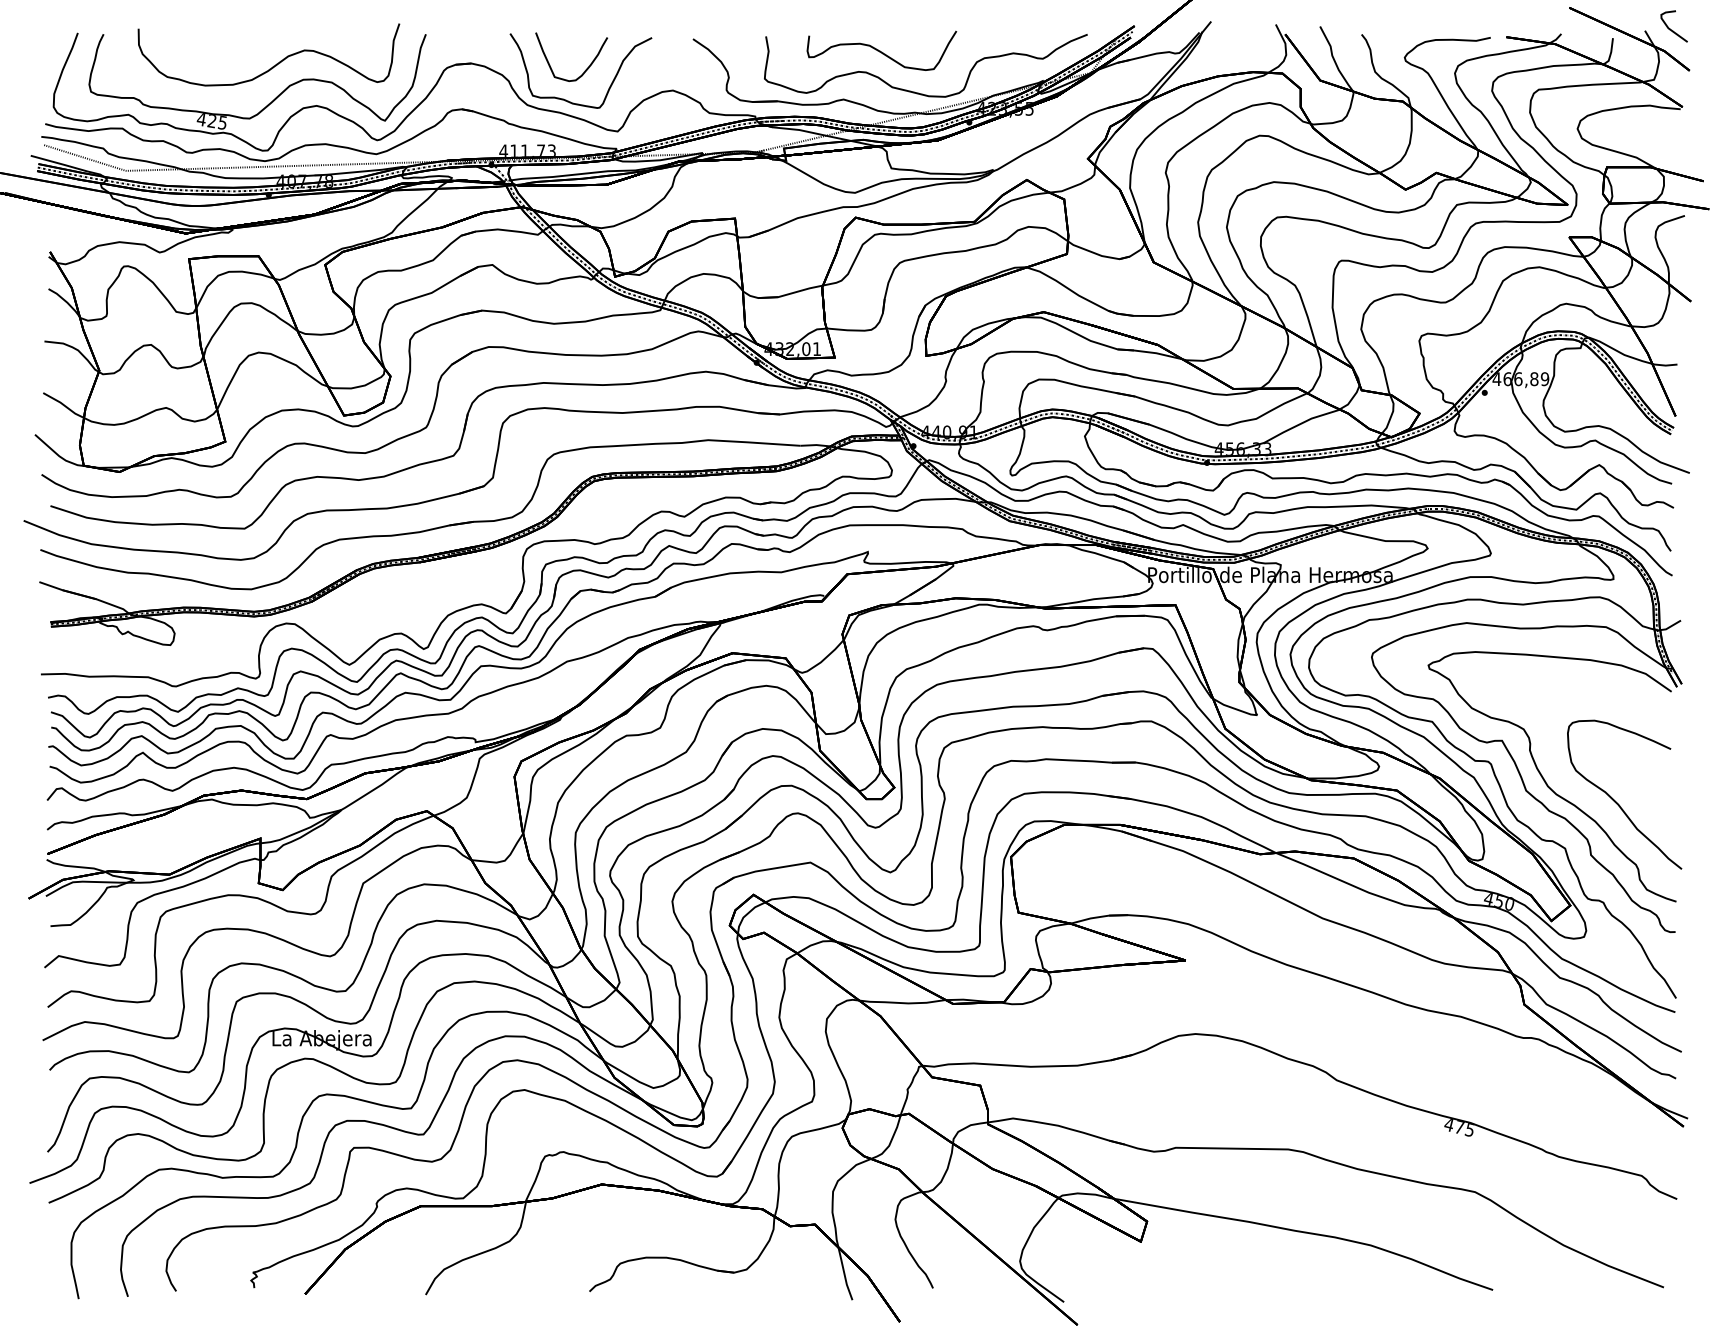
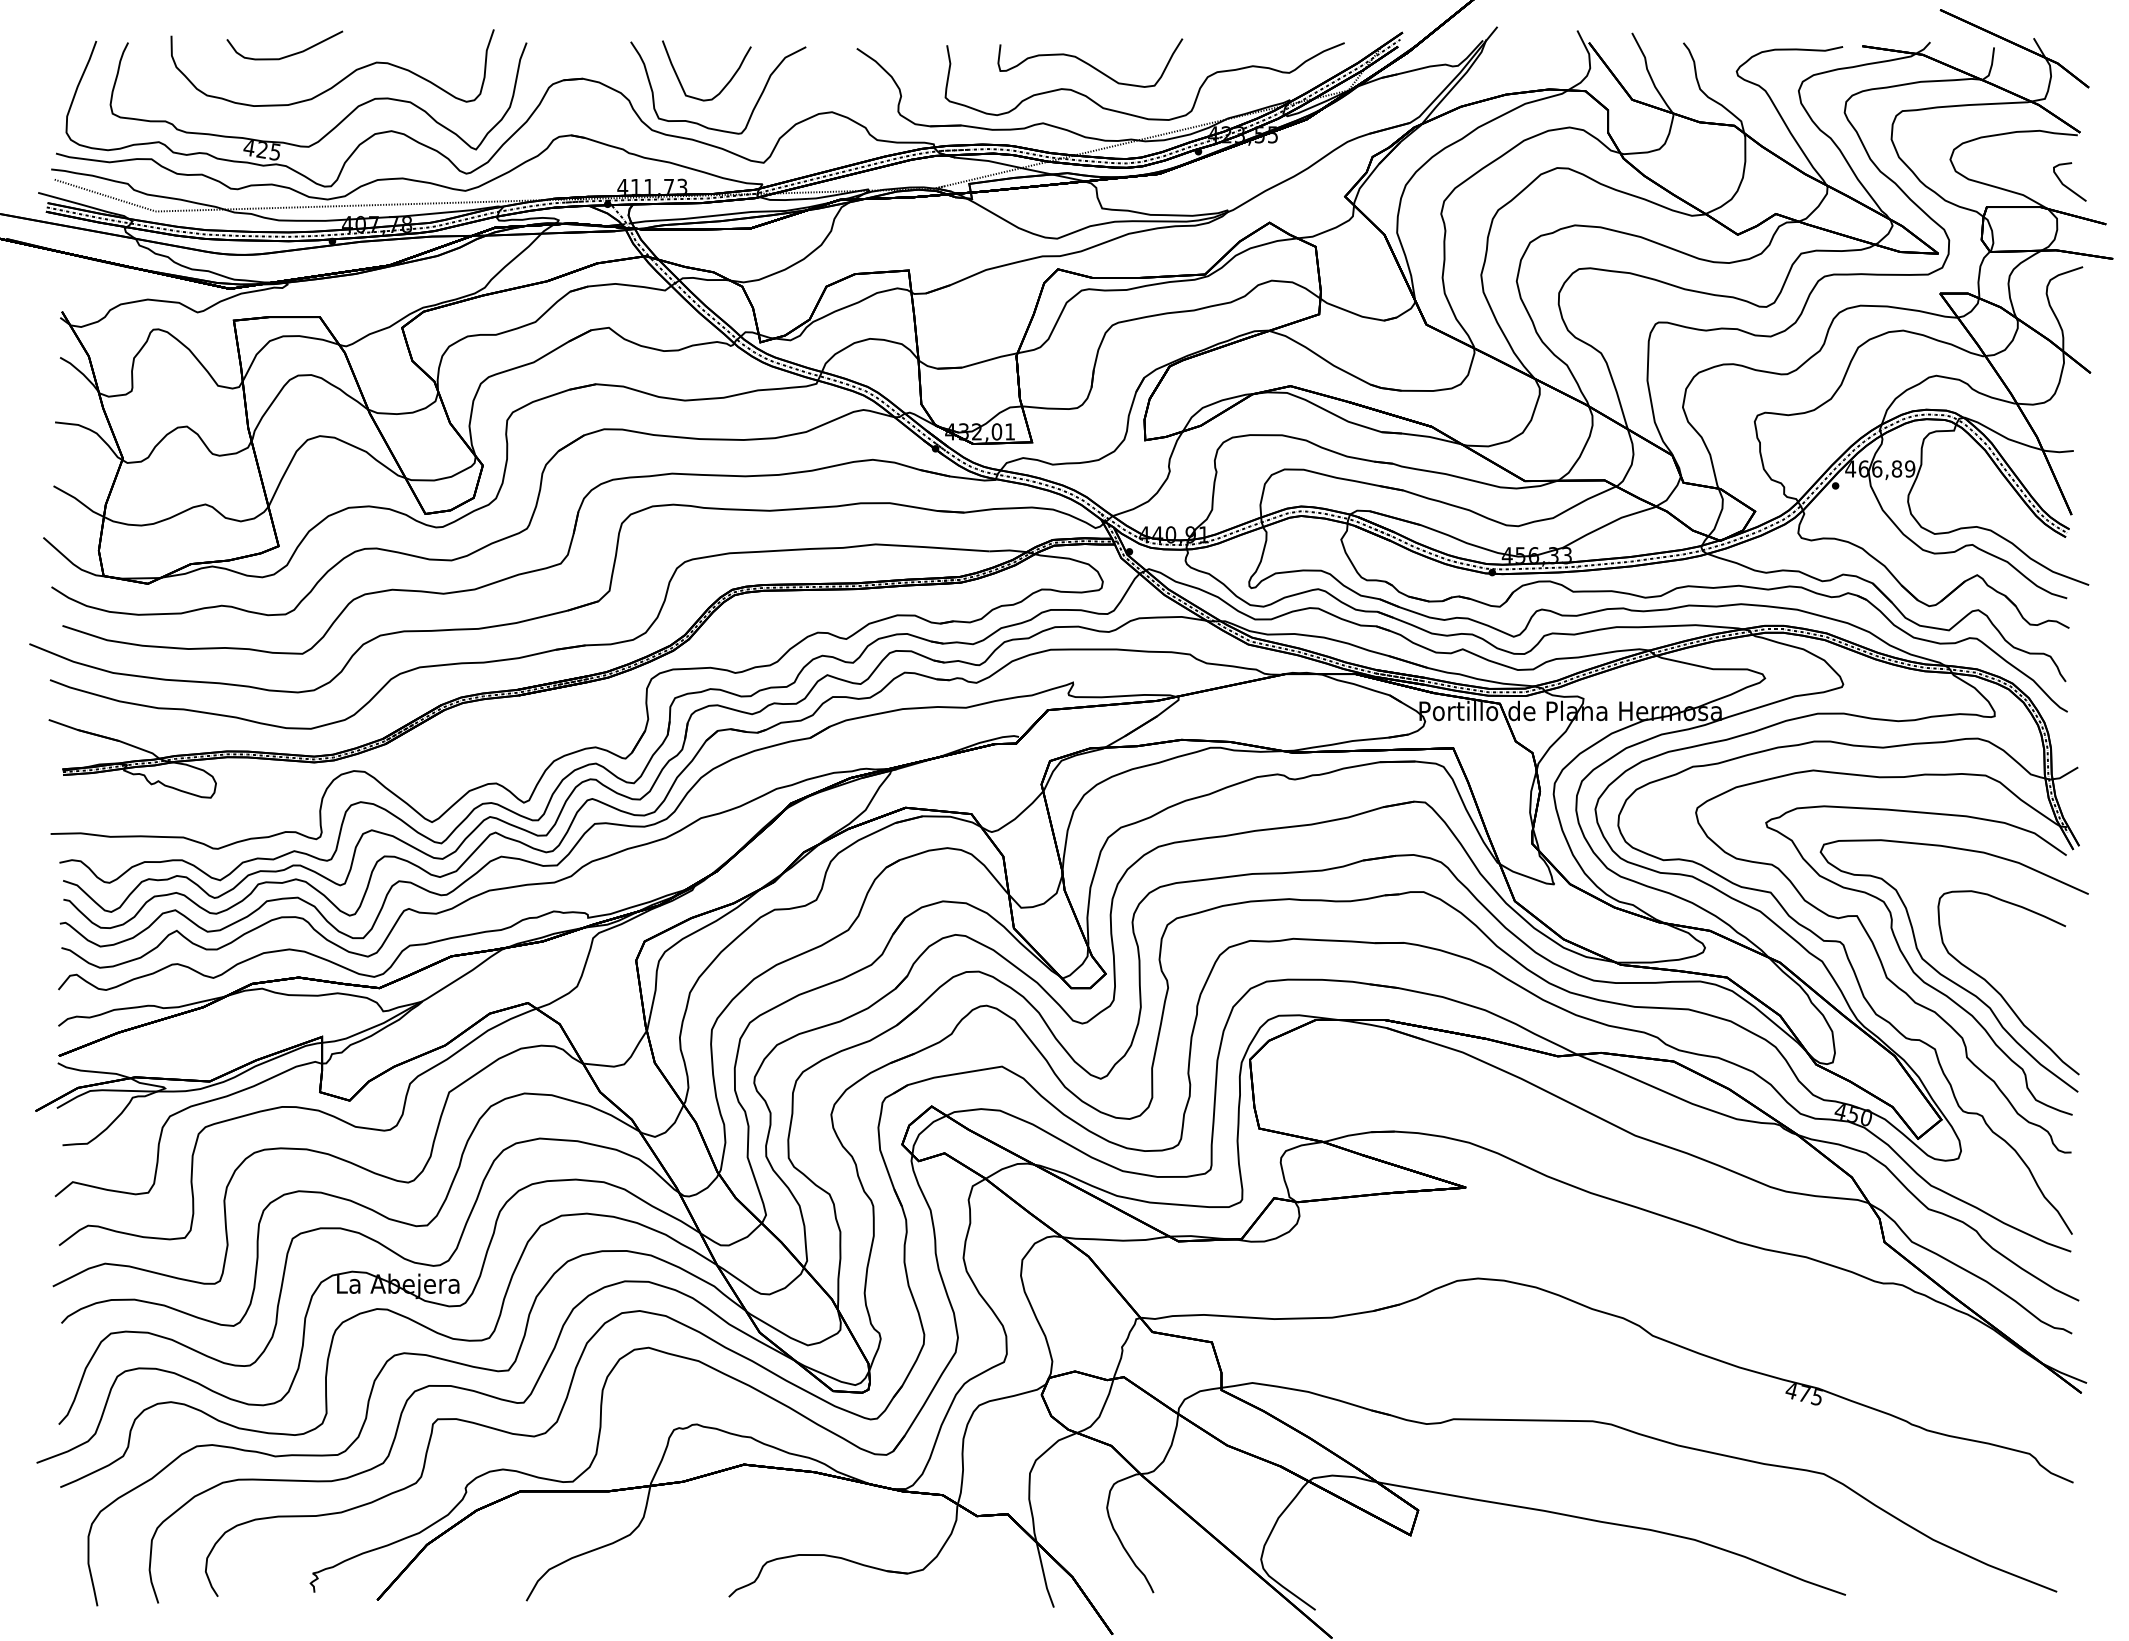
curve: (1671, 29) -> (2066, 185), moved
curve: (231, 44) -> (286, 55), added
curve: (1574, 789) -> (1946, 976), added

